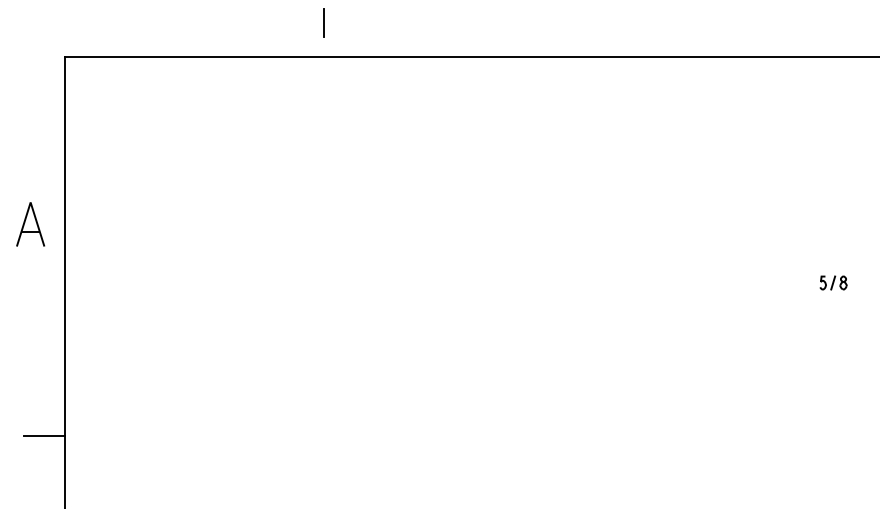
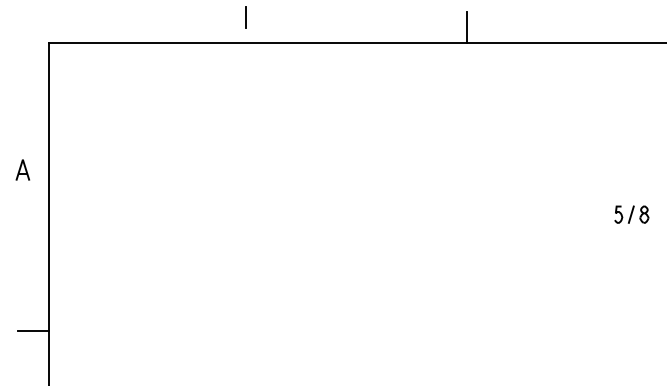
line: (616, 36) -> (467, 27), added
part: (29, 223) -> (22, 169), size x0.62
part: (833, 282) -> (631, 214), size x1.67

